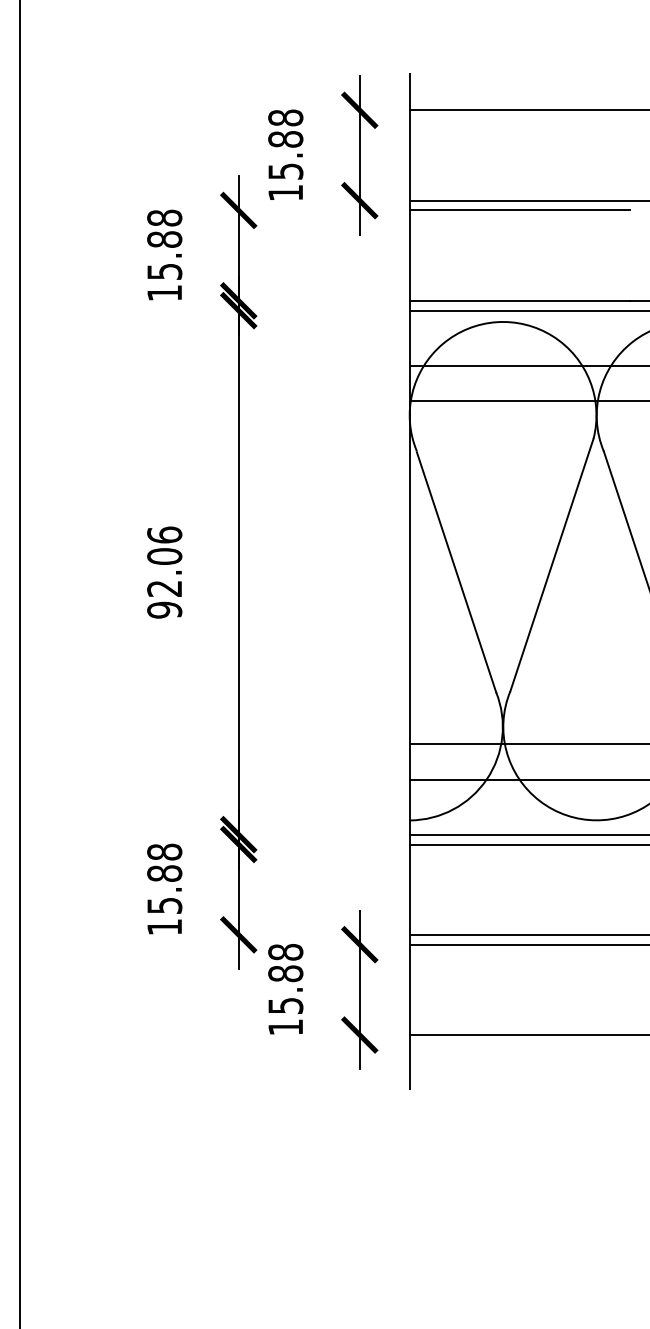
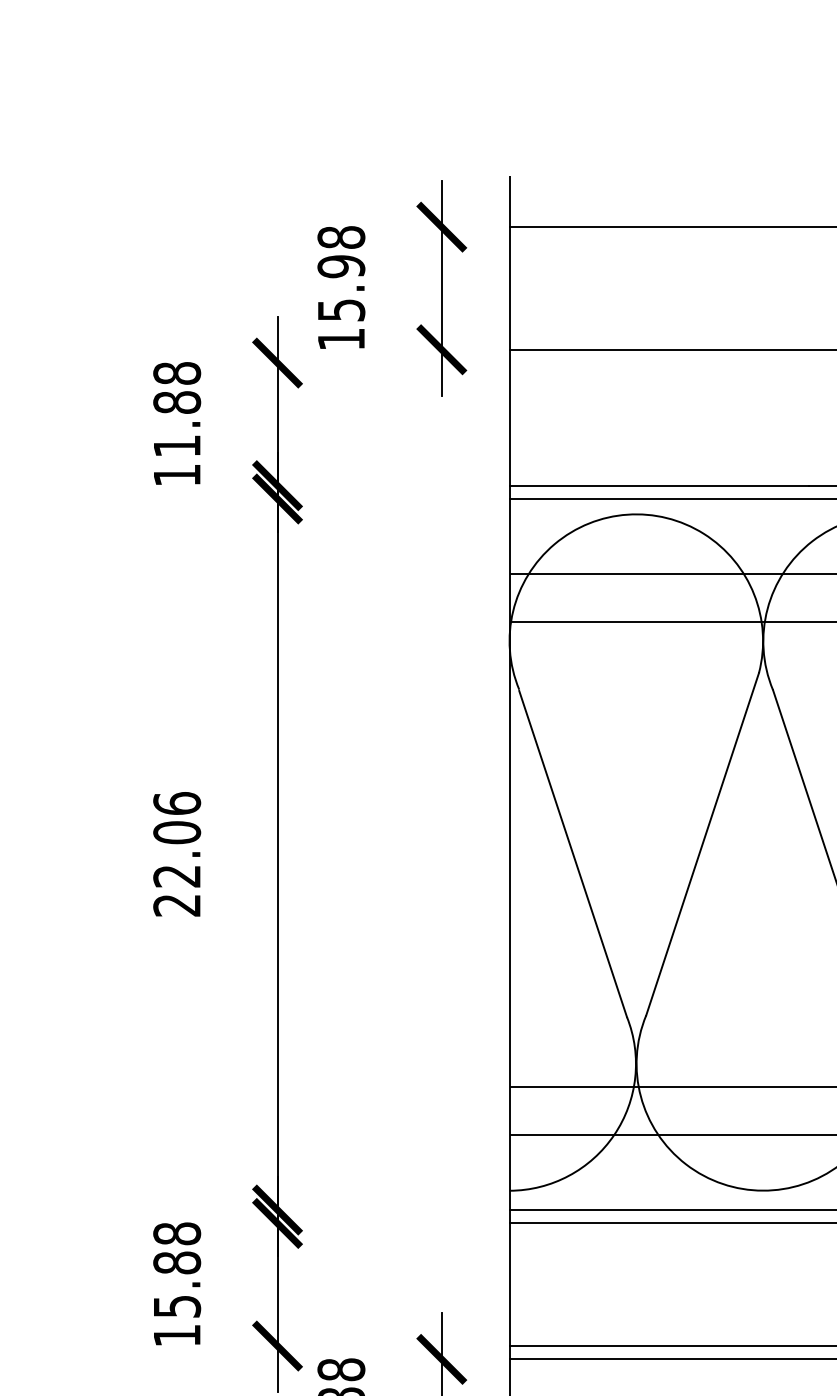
text: (285, 139) -> (341, 266), 15.88 -> 15.98
line: (519, 210) -> (658, 363), removed
text: (164, 271) -> (176, 445), 15.88 -> 11.88
text: (164, 609) -> (176, 904), 92.06 -> 22.06

